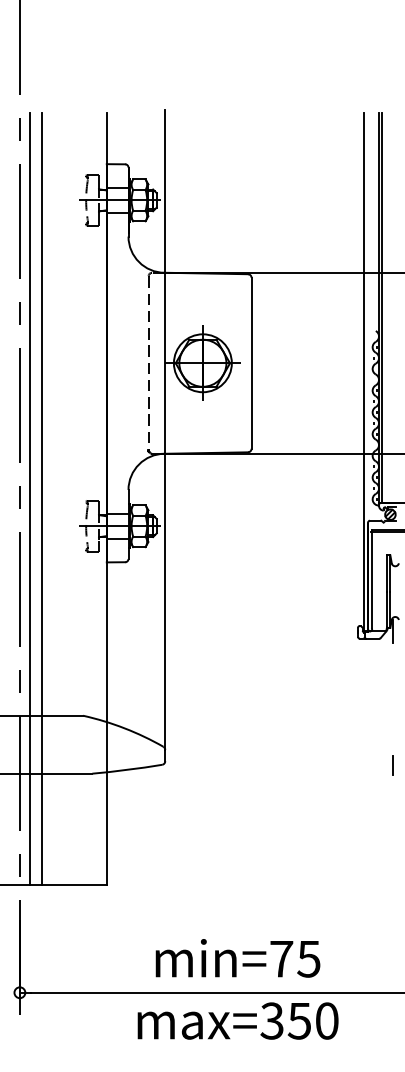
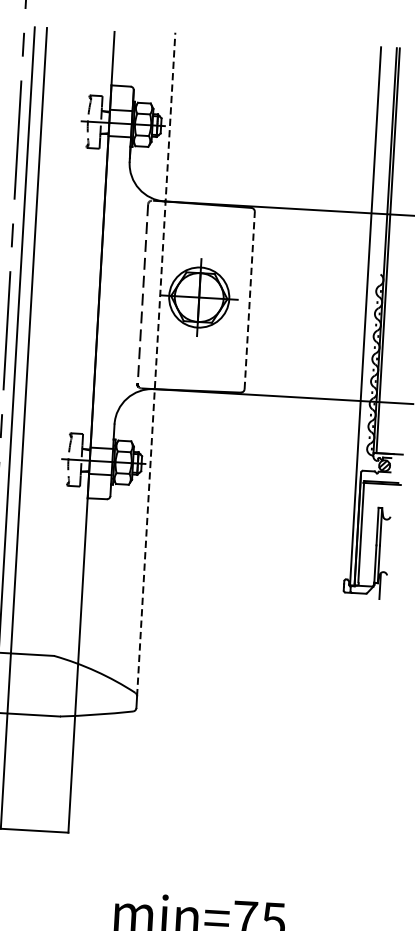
line: (251, 362) -> (249, 299), solid -> dashed
line: (165, 429) -> (156, 364), solid -> dashed
line: (392, 765) -> (371, 725), removed

